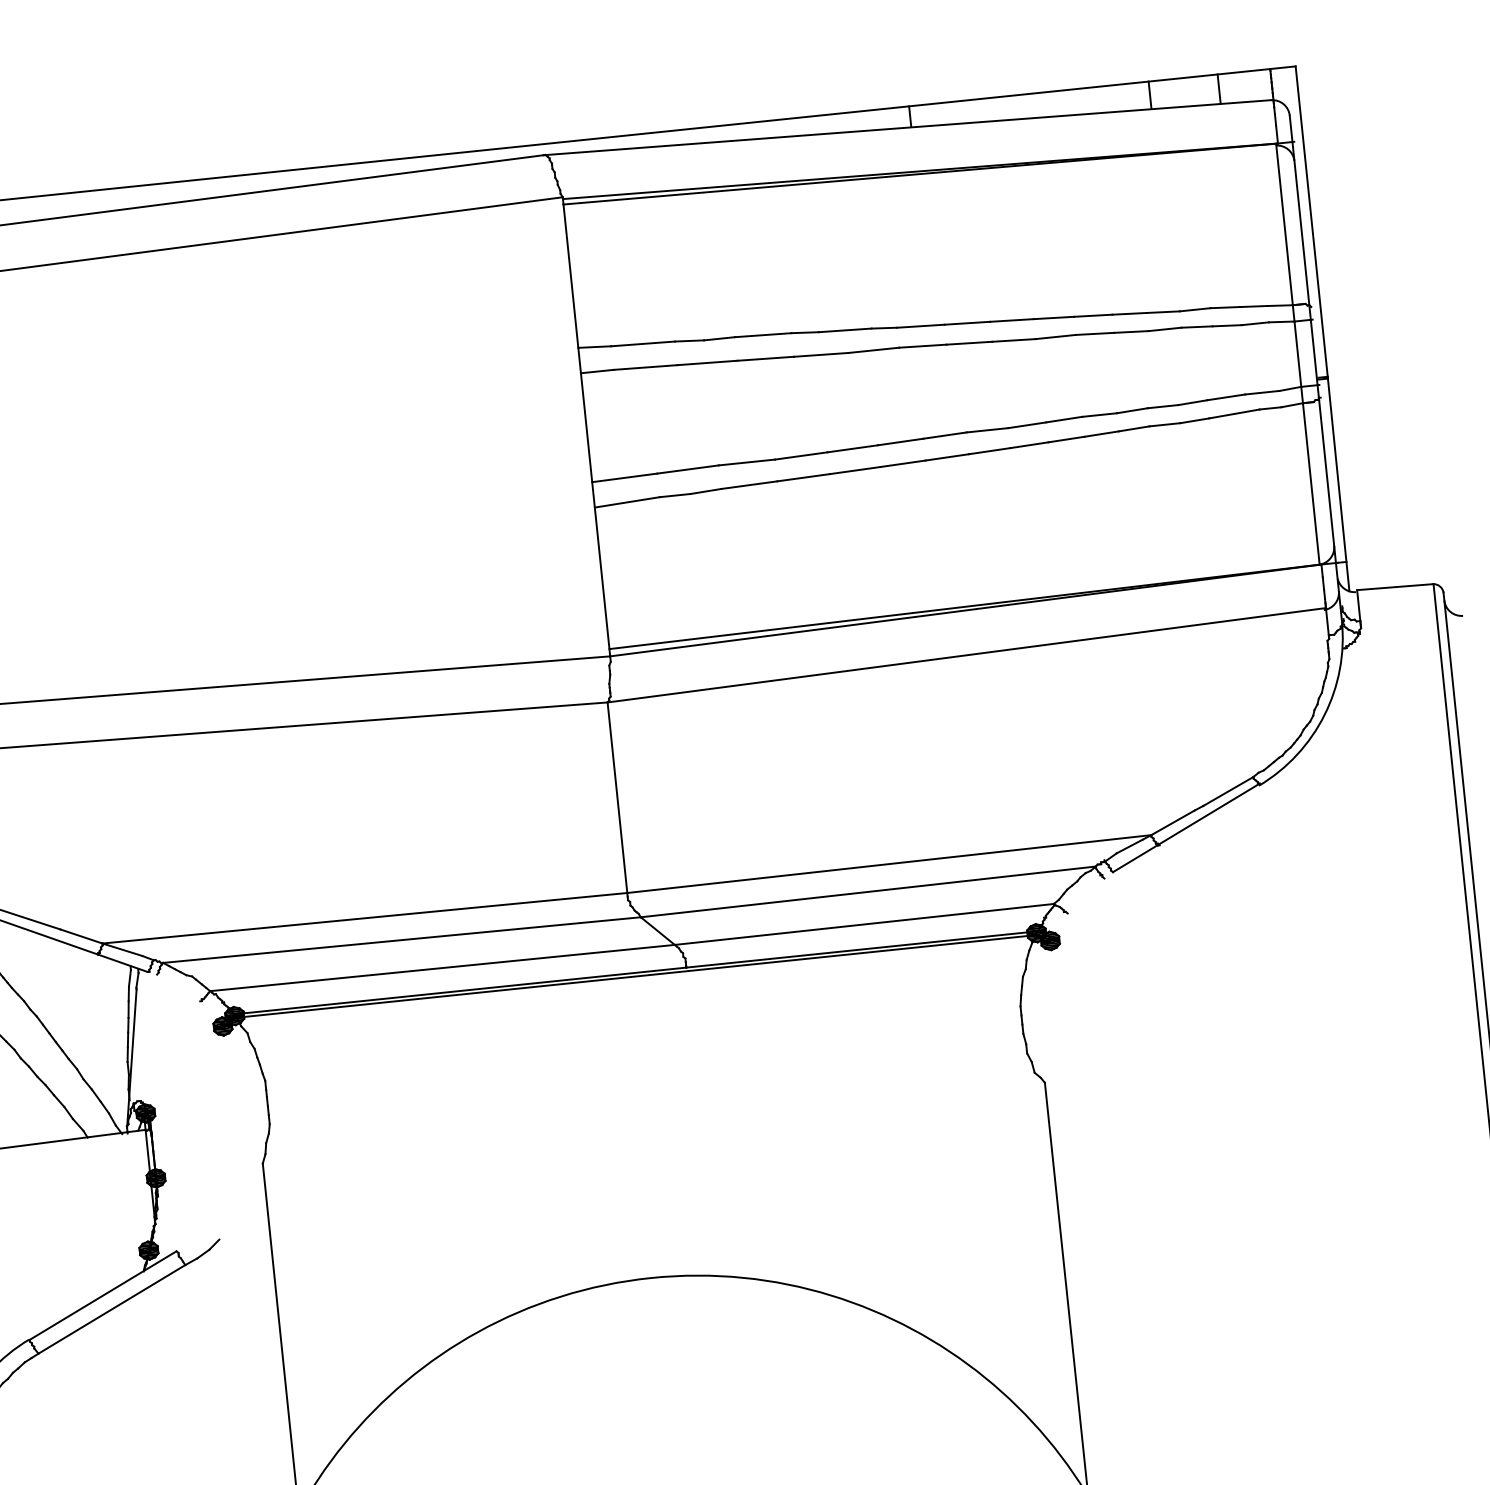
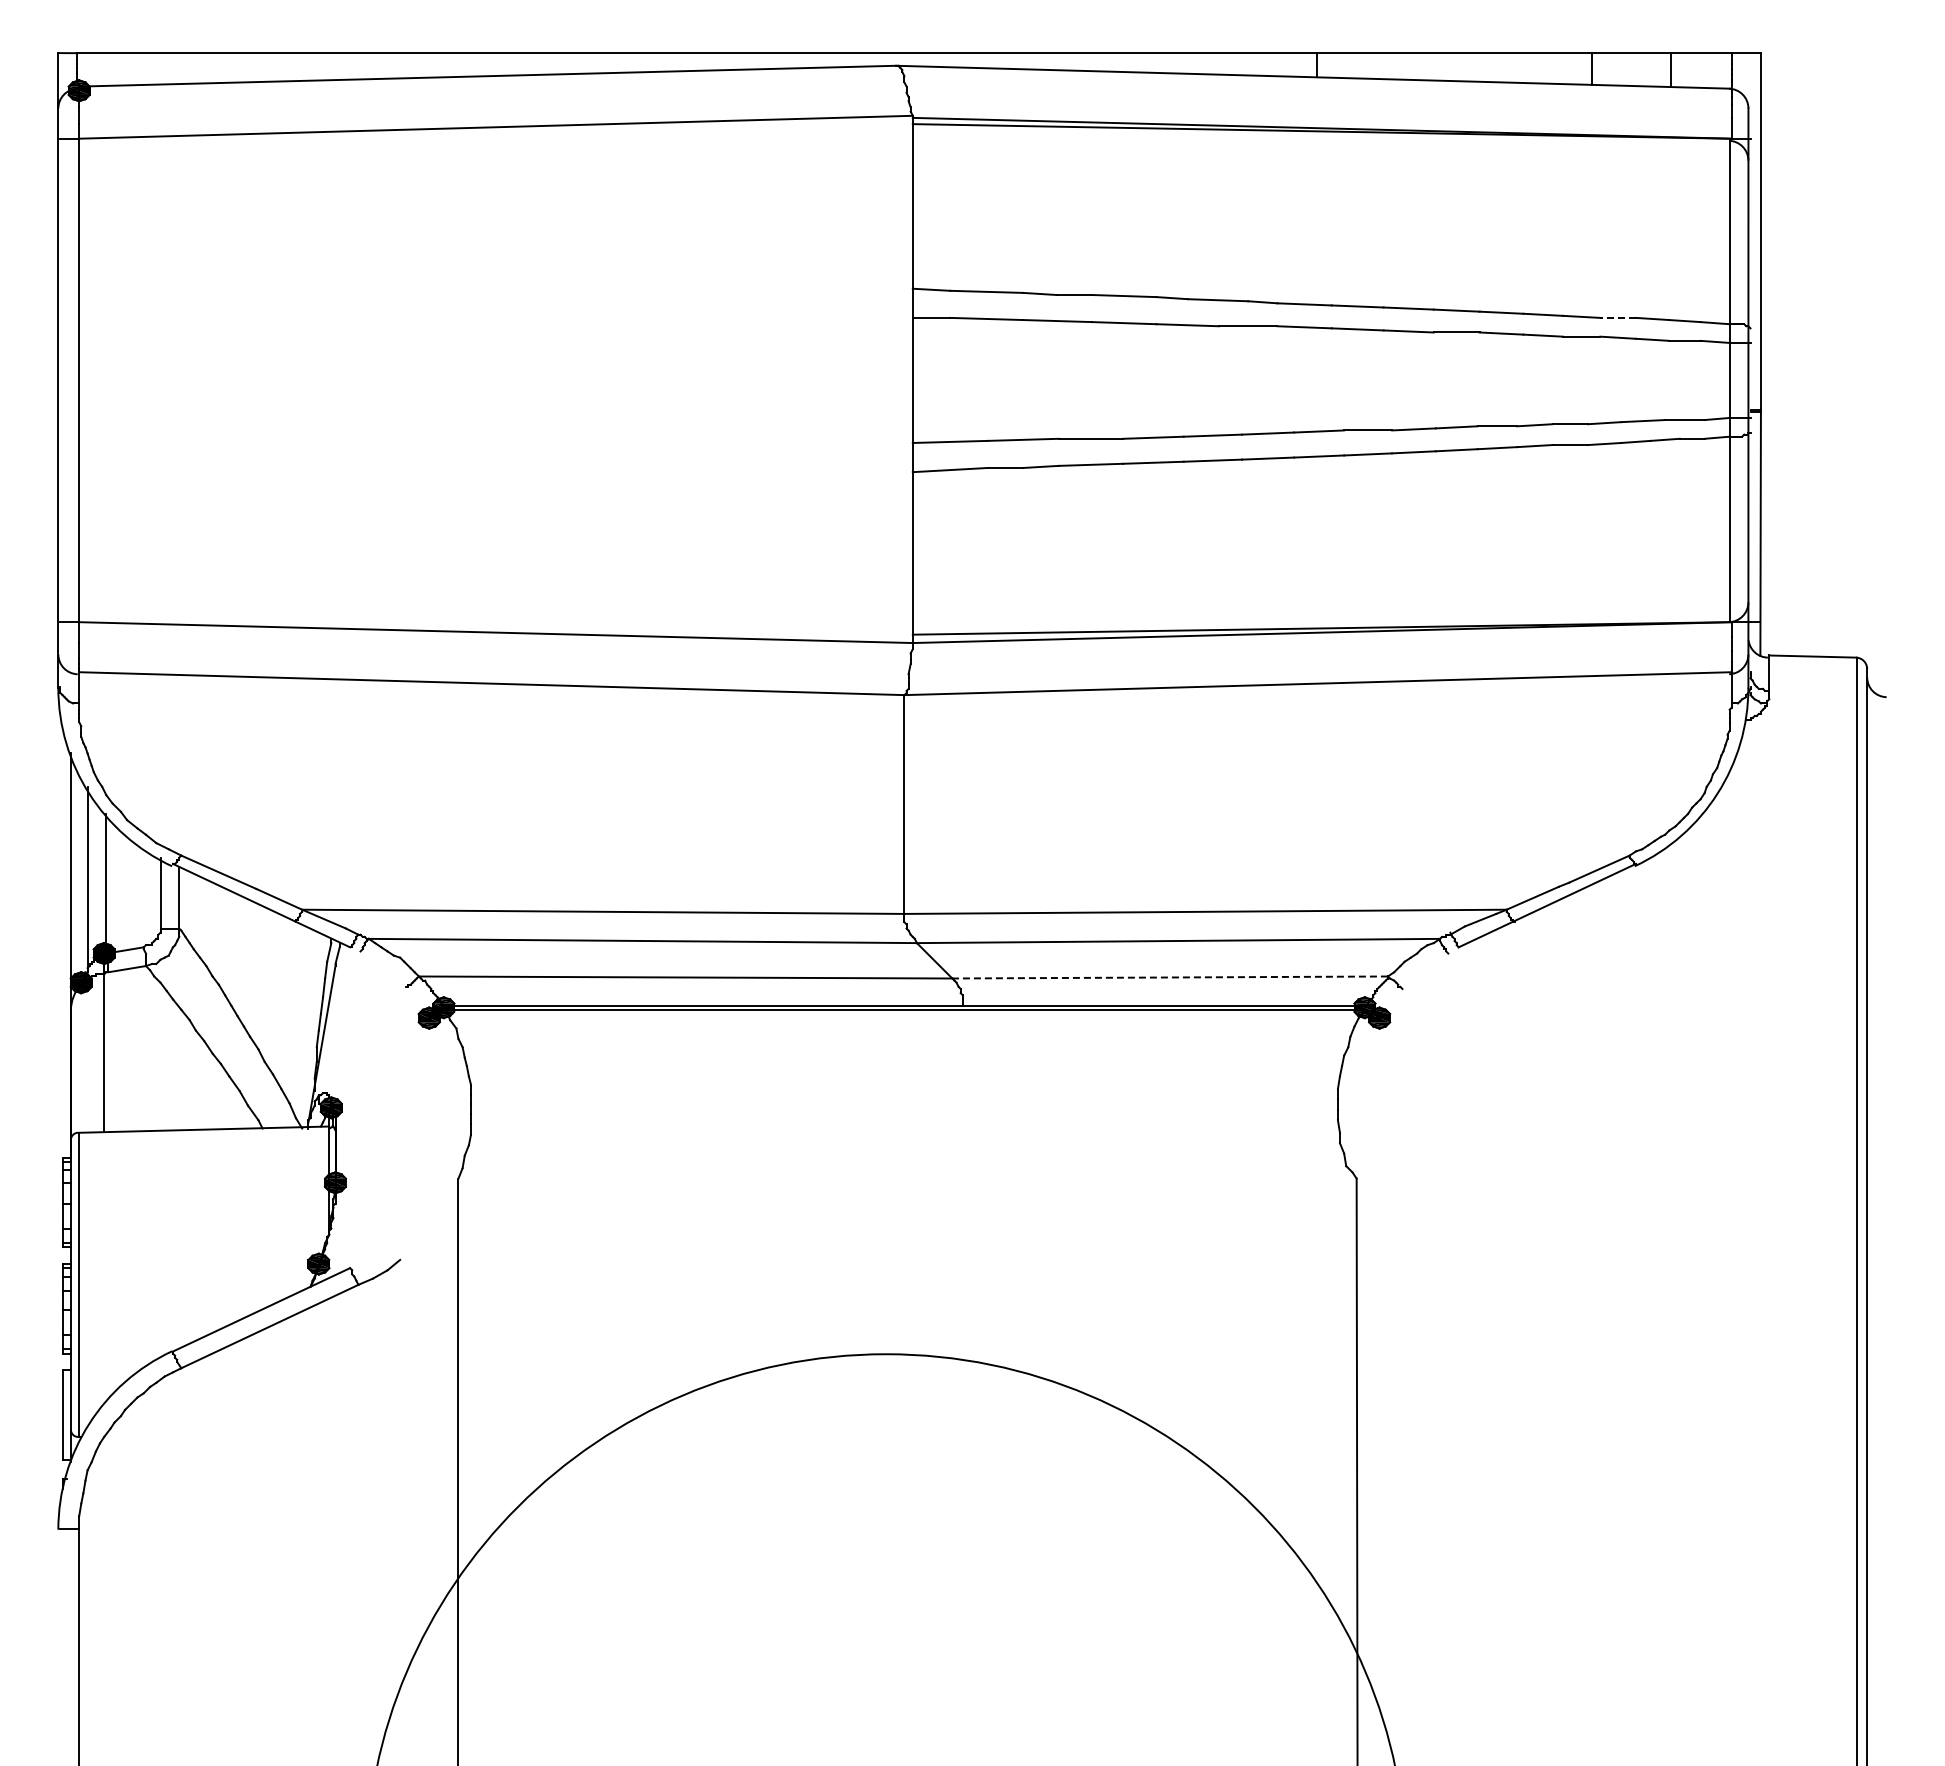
line: (1195, 309) -> (1618, 317), solid -> dashed
line: (864, 924) -> (1170, 977), solid -> dashed

